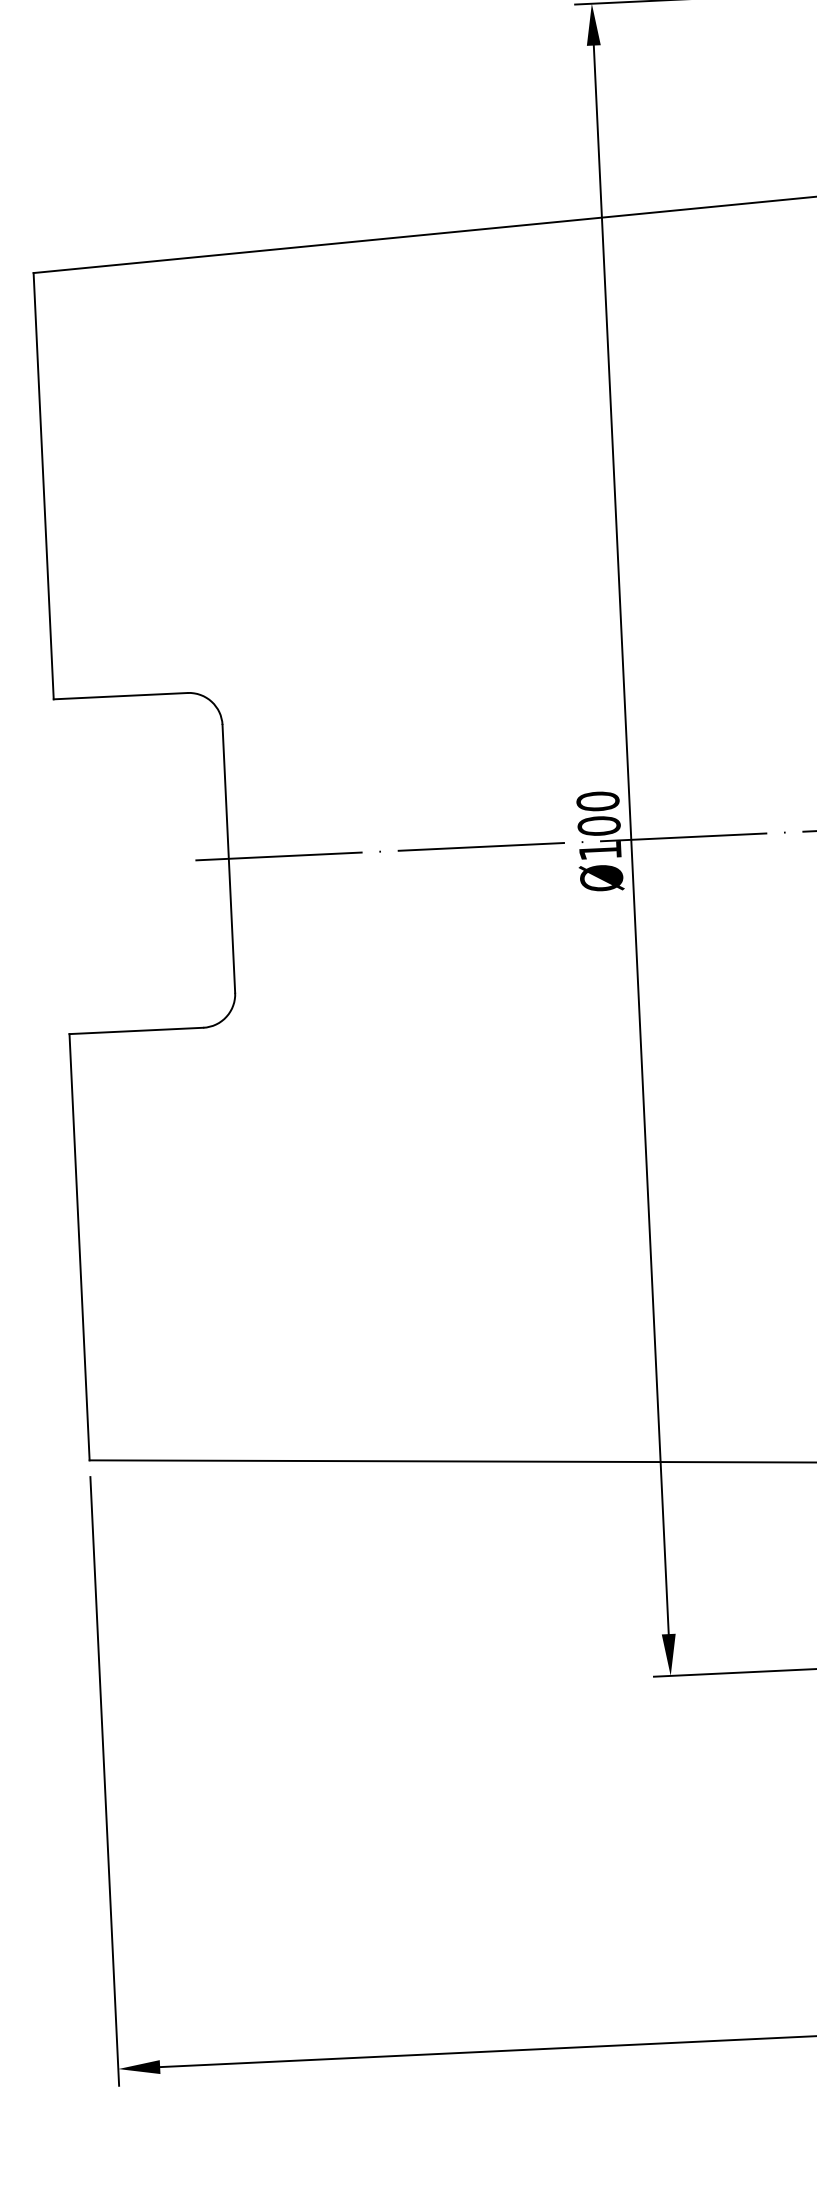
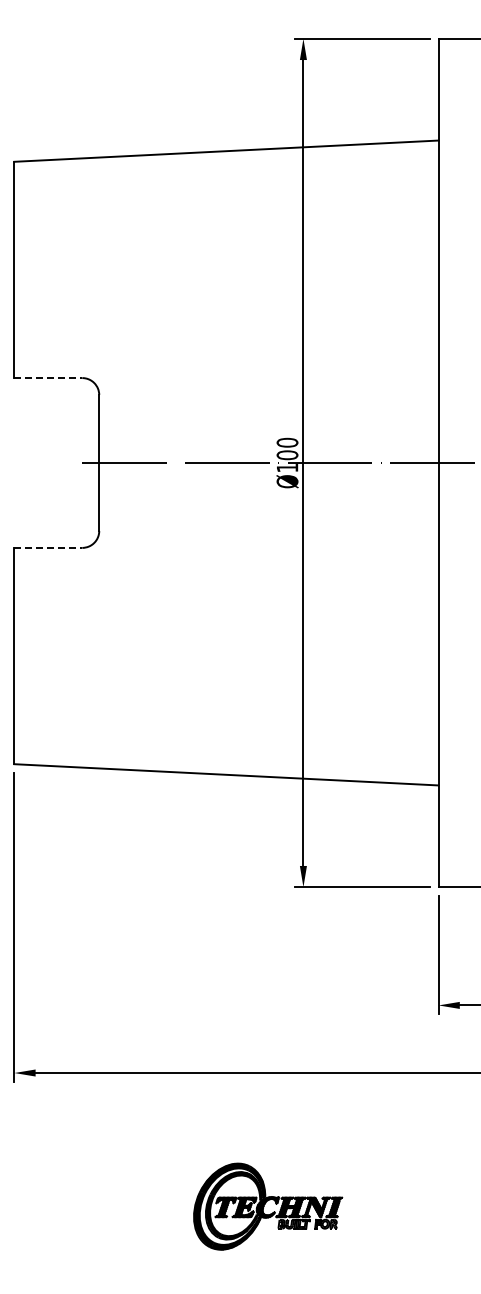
line: (120, 696) -> (48, 378), solid -> dashed
line: (136, 1030) -> (48, 547), solid -> dashed

